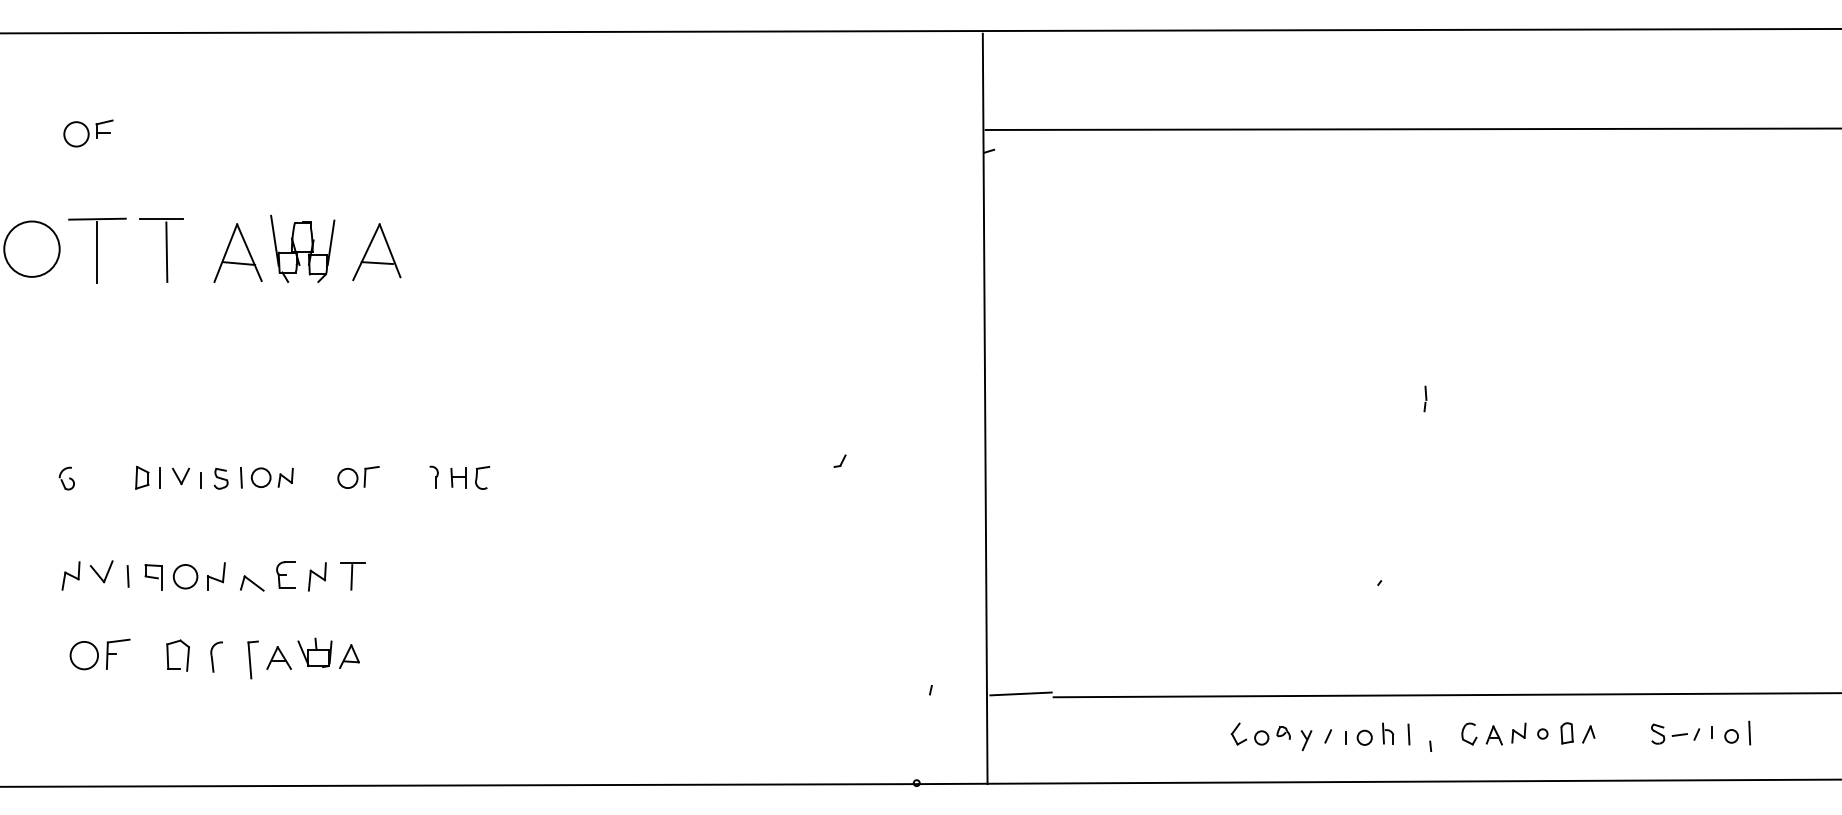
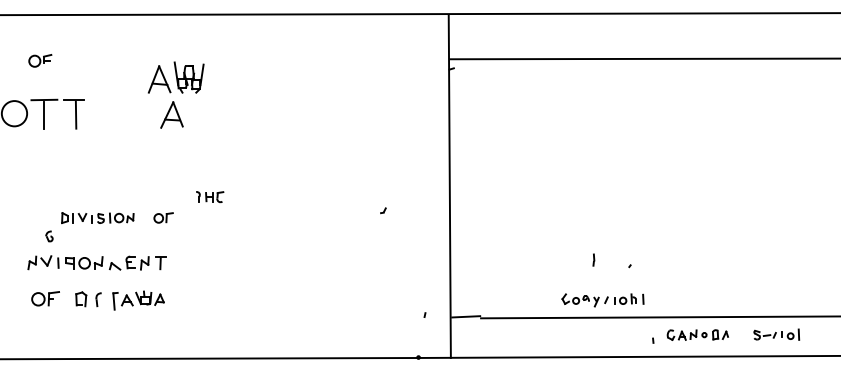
part: (275, 248) -> (176, 77), moved
part: (1424, 397) -> (593, 259), moved
part: (67, 478) -> (49, 236), moved
part: (461, 478) -> (210, 197), moved
part: (1319, 737) -> (602, 300), moved

